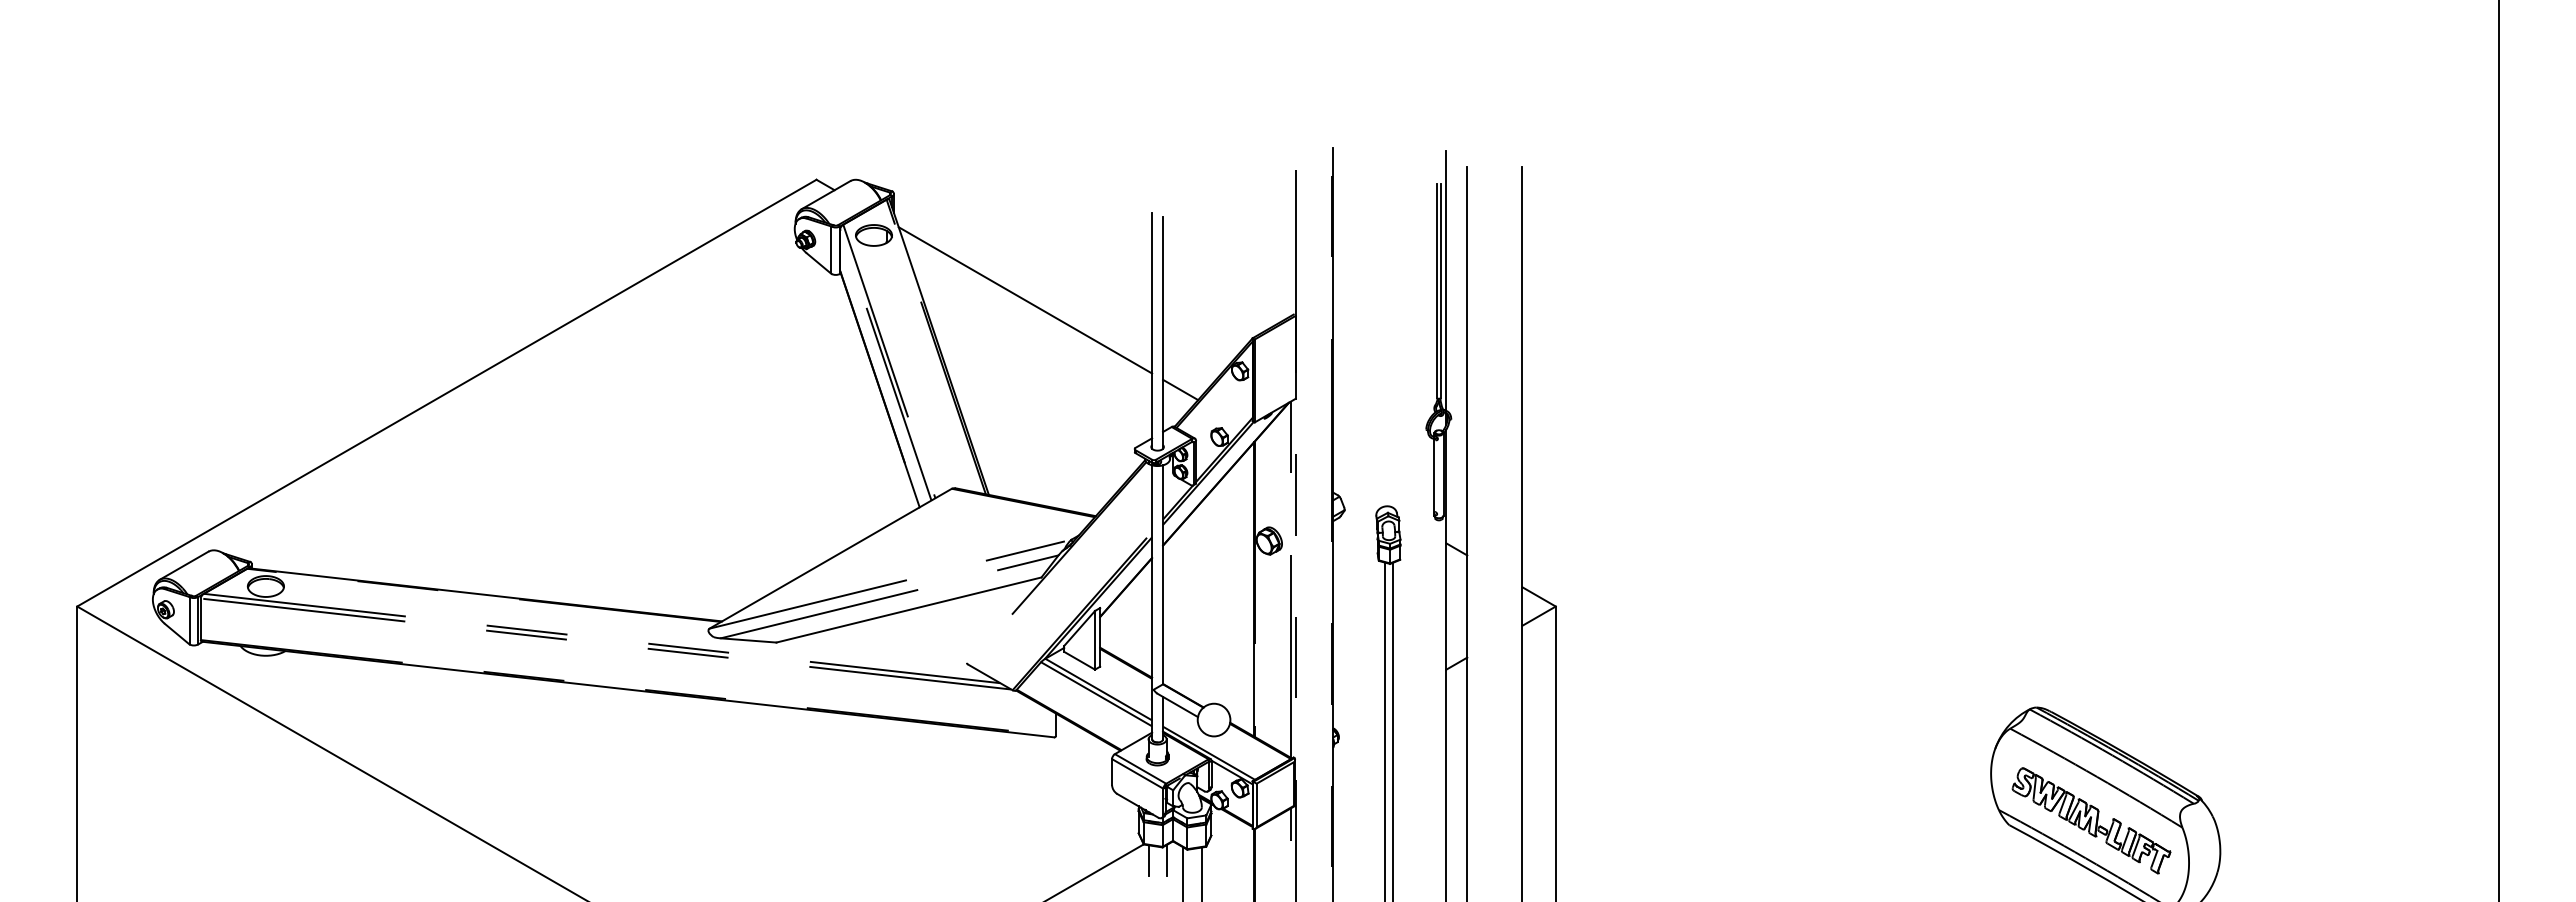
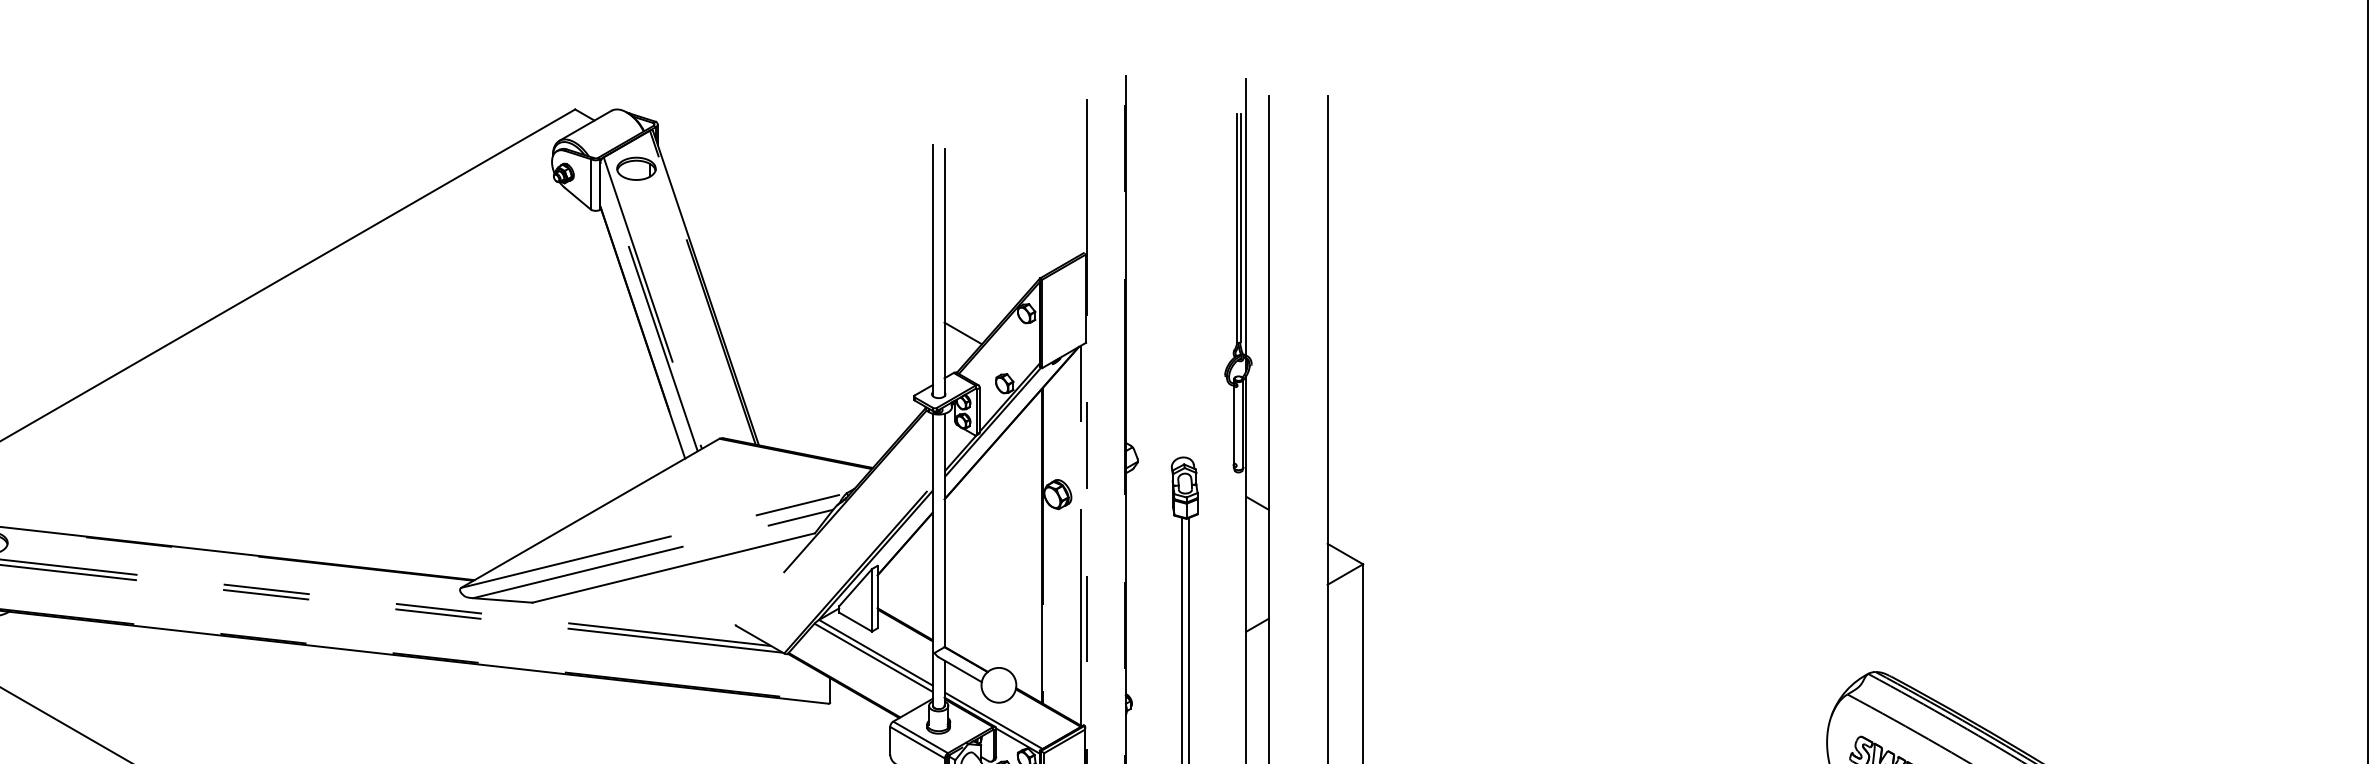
line: (1025, 300) -> (797, 238), removed

